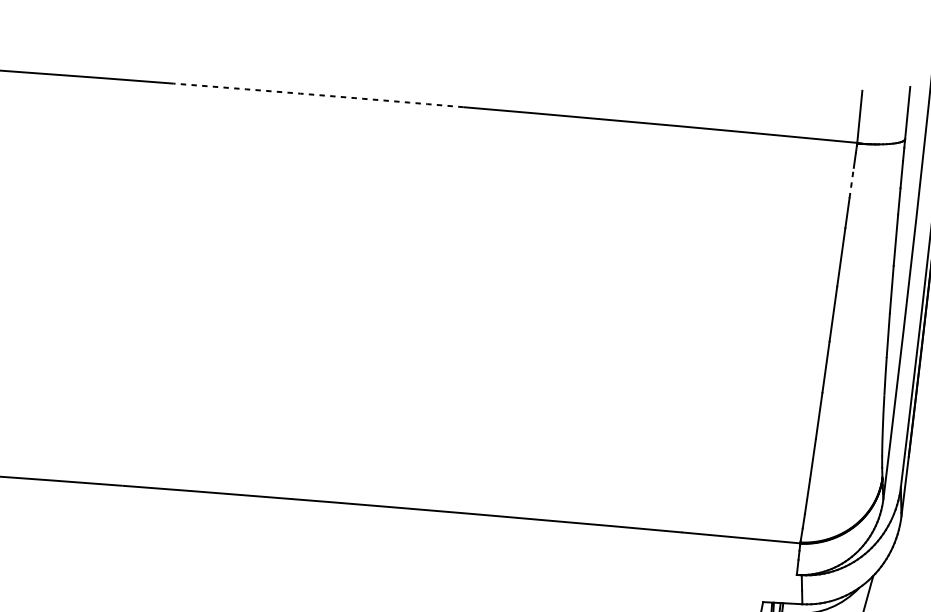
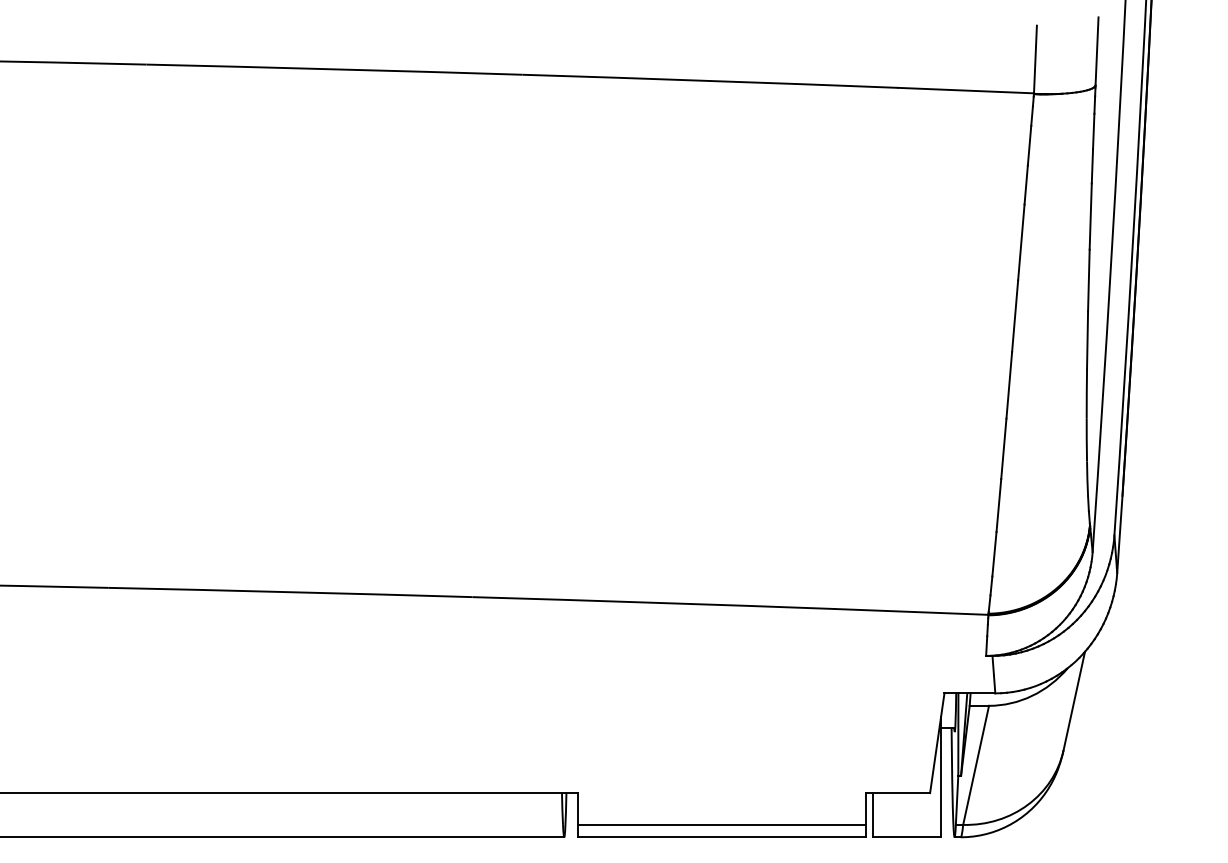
arc: (318, 95) -> (334, 69), dashed -> solid
line: (851, 182) -> (1029, 145), dashed -> solid

